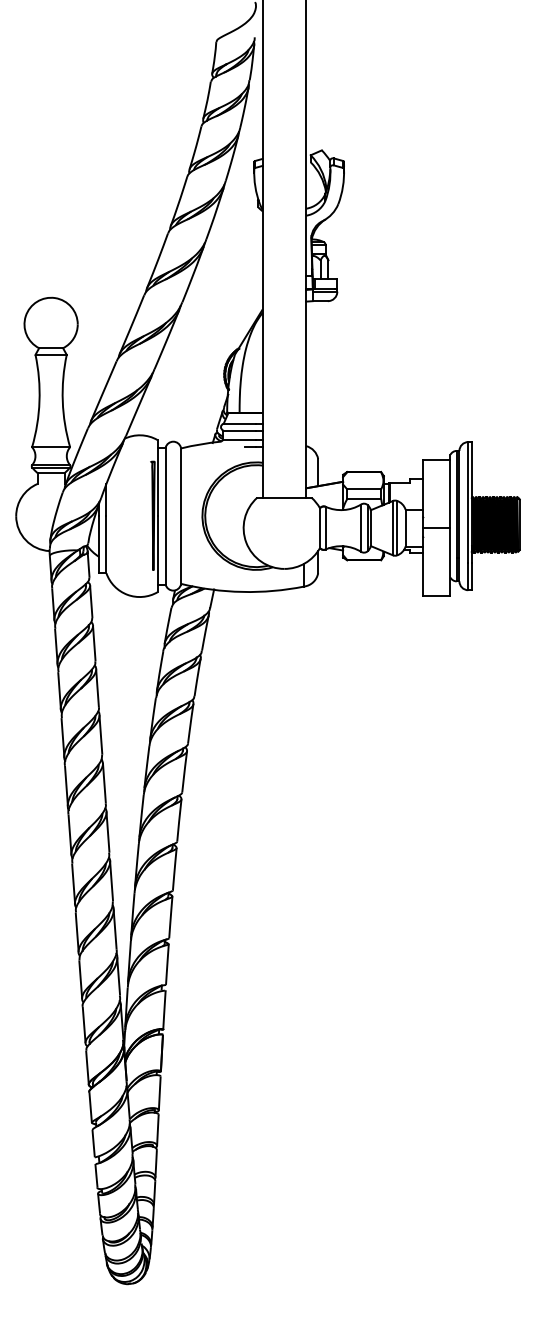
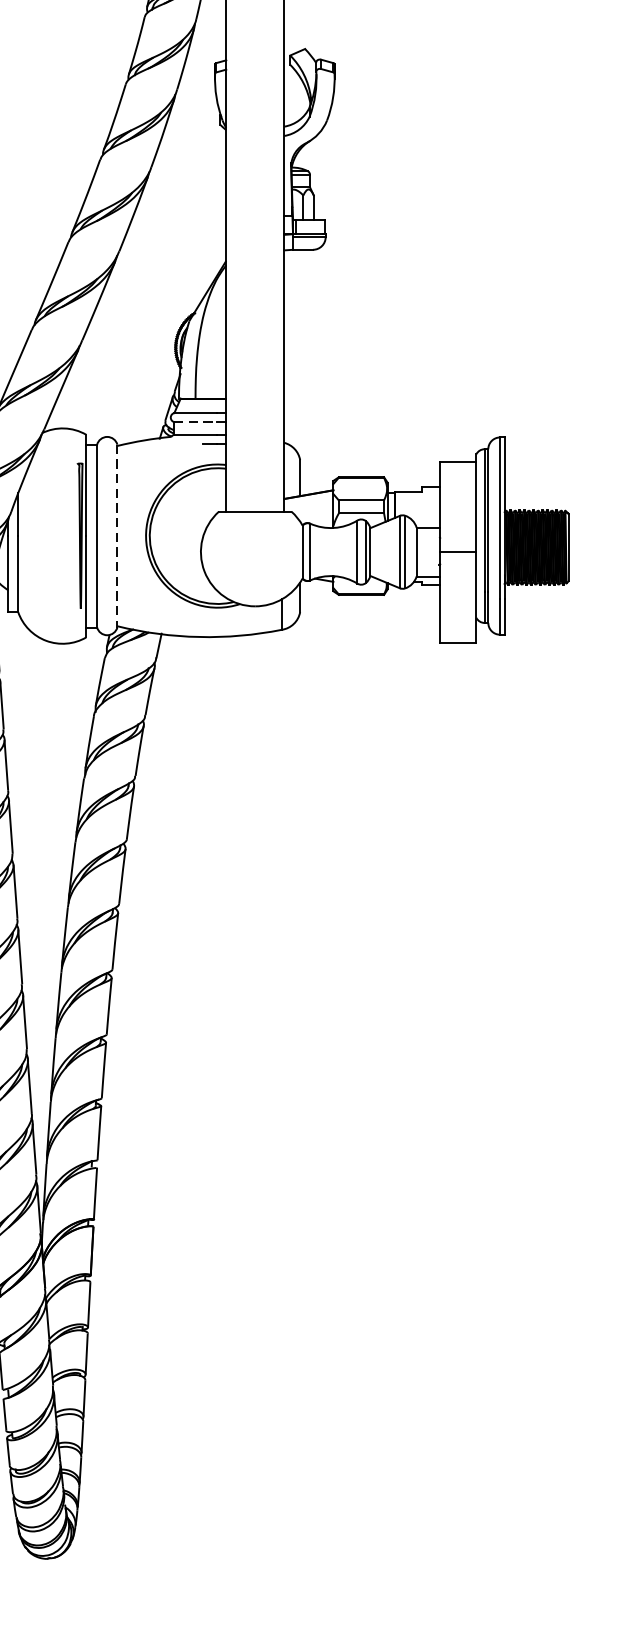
line: (240, 430) -> (196, 422), solid -> dashed
line: (180, 516) -> (116, 536), solid -> dashed

